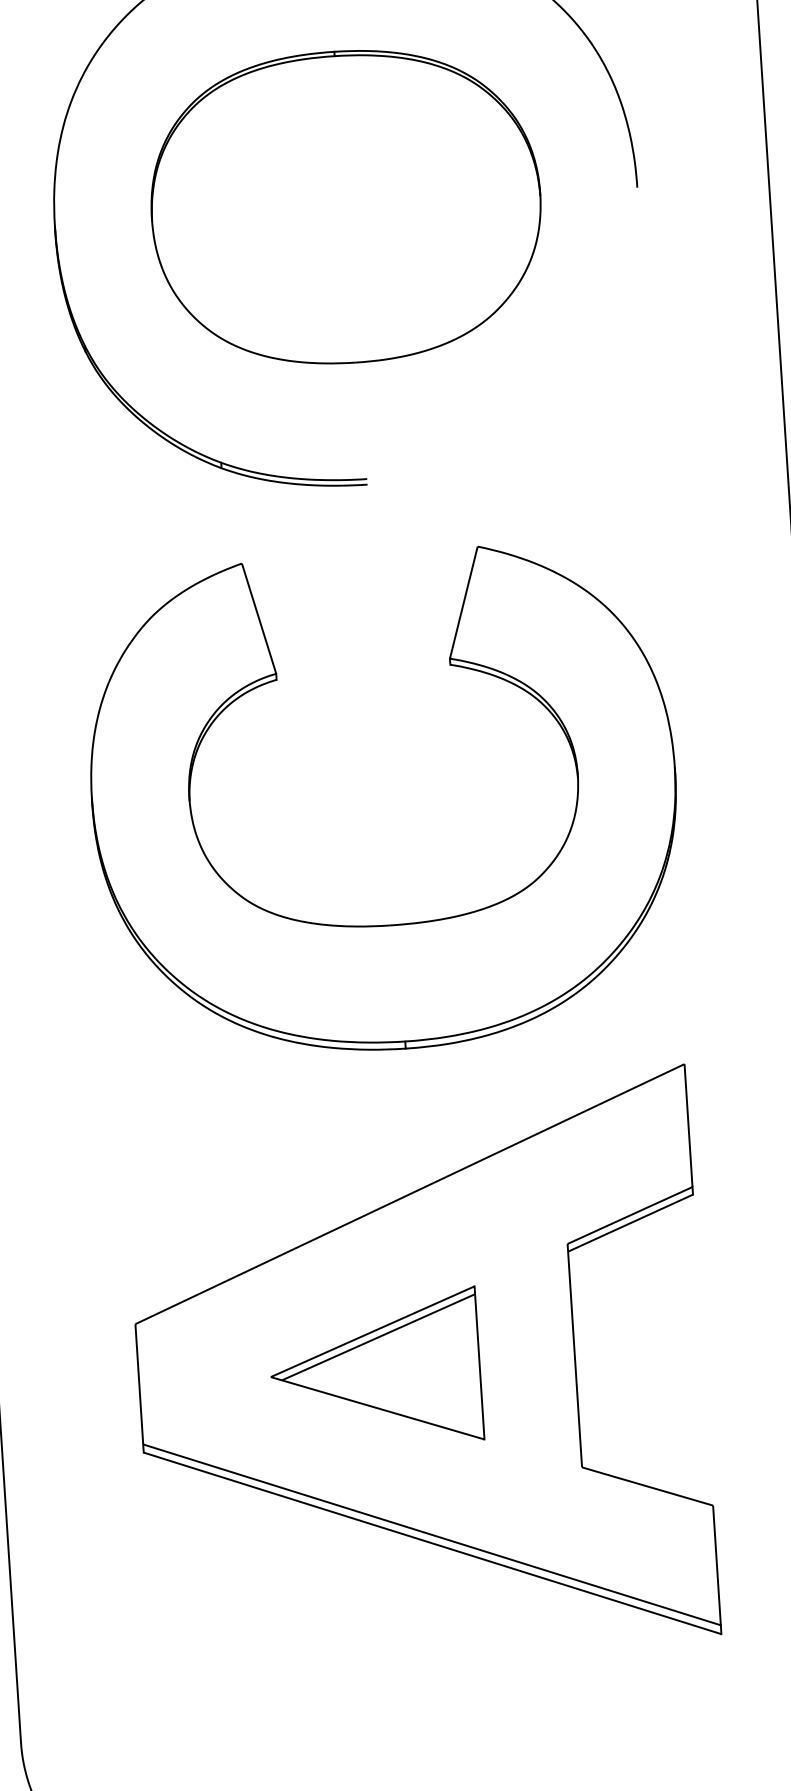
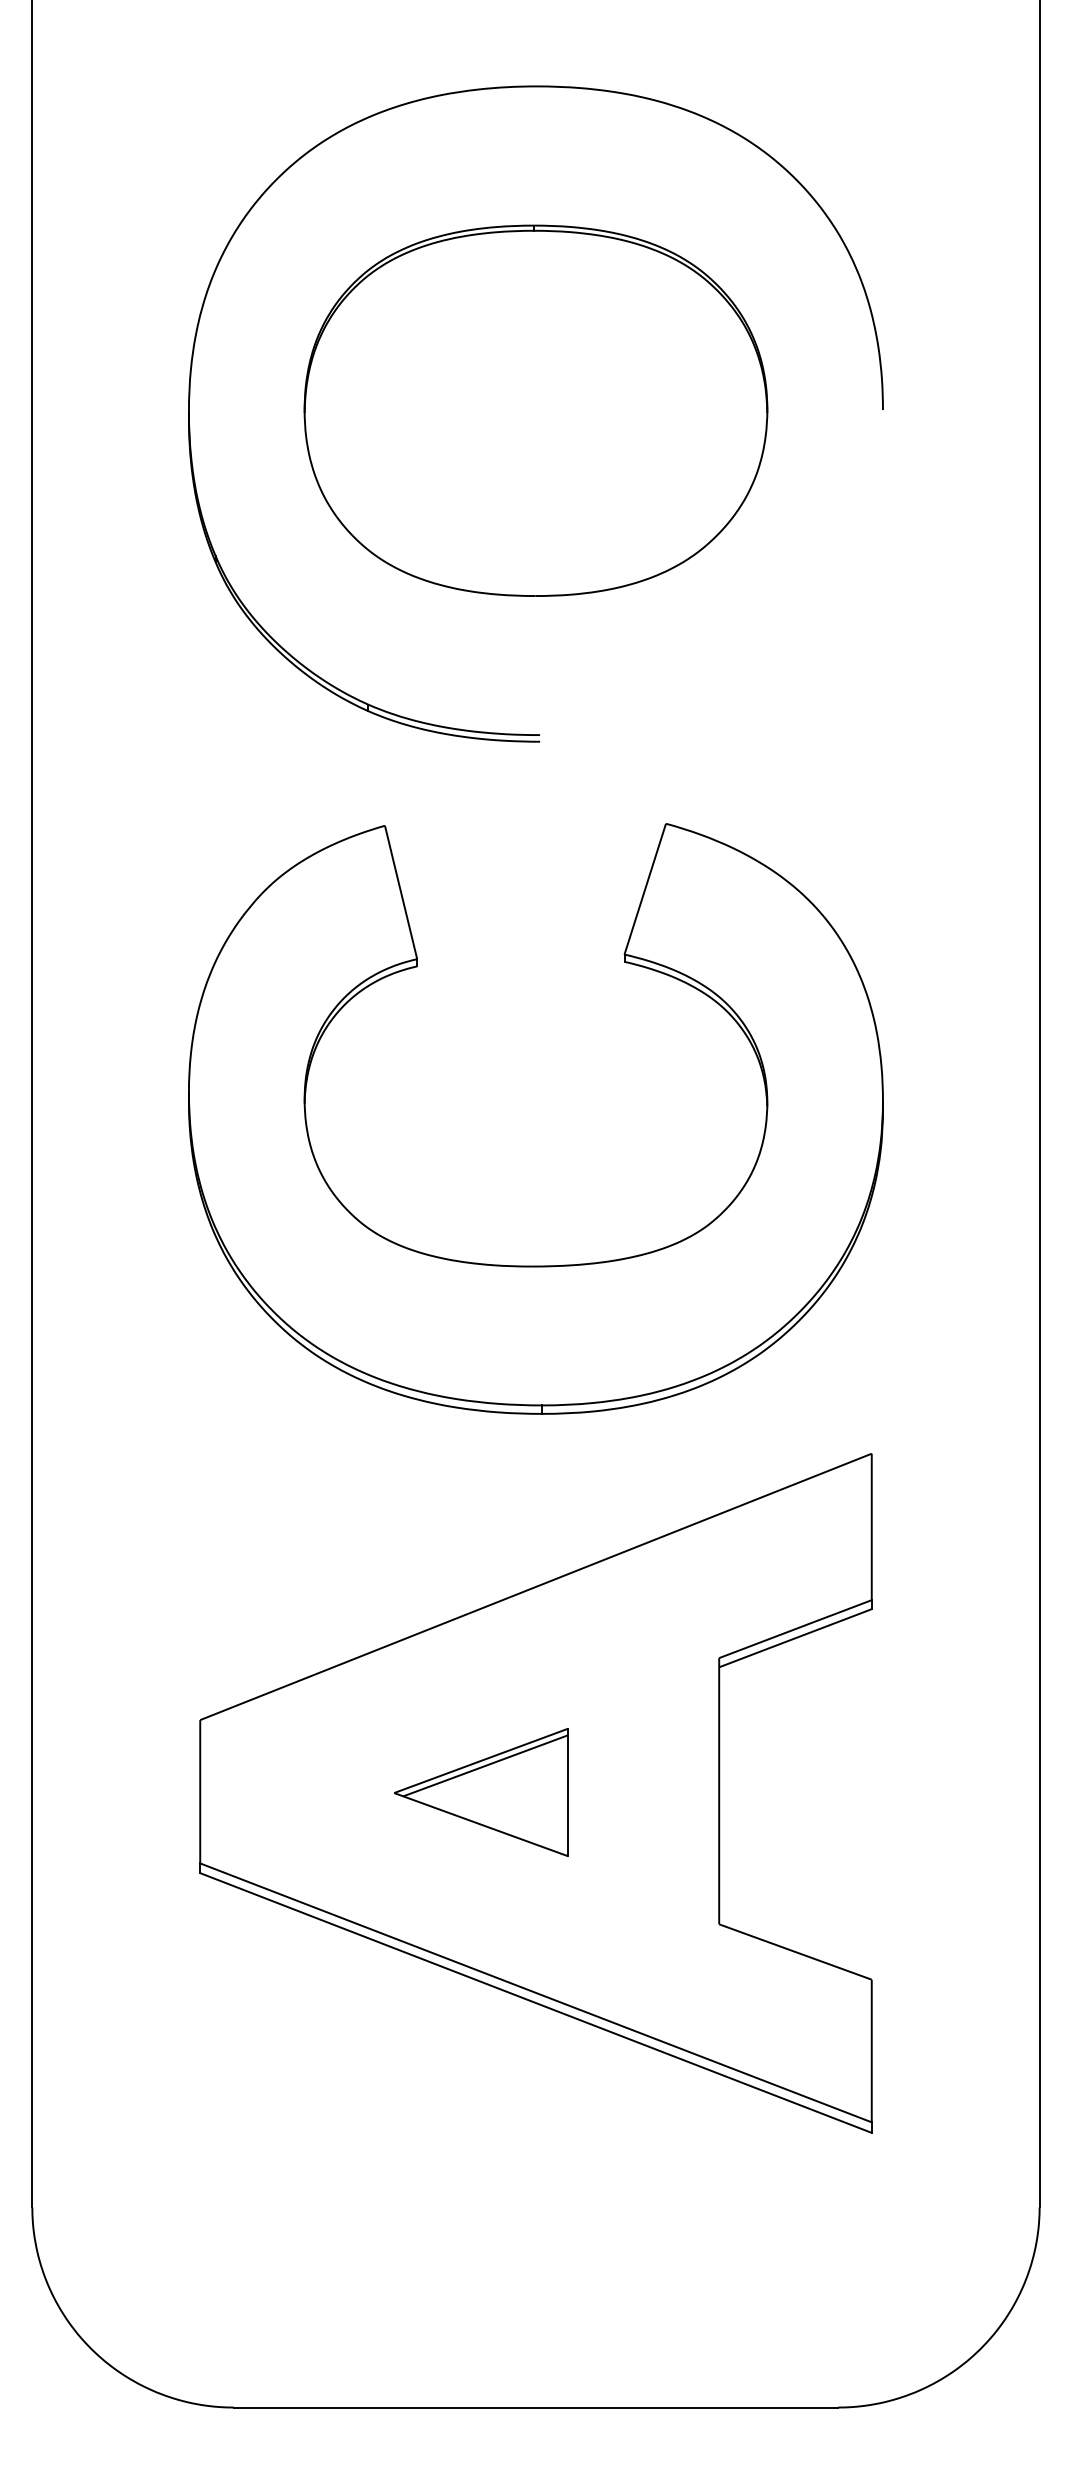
part: (375, 1369) -> (481, 1792), size x0.7

